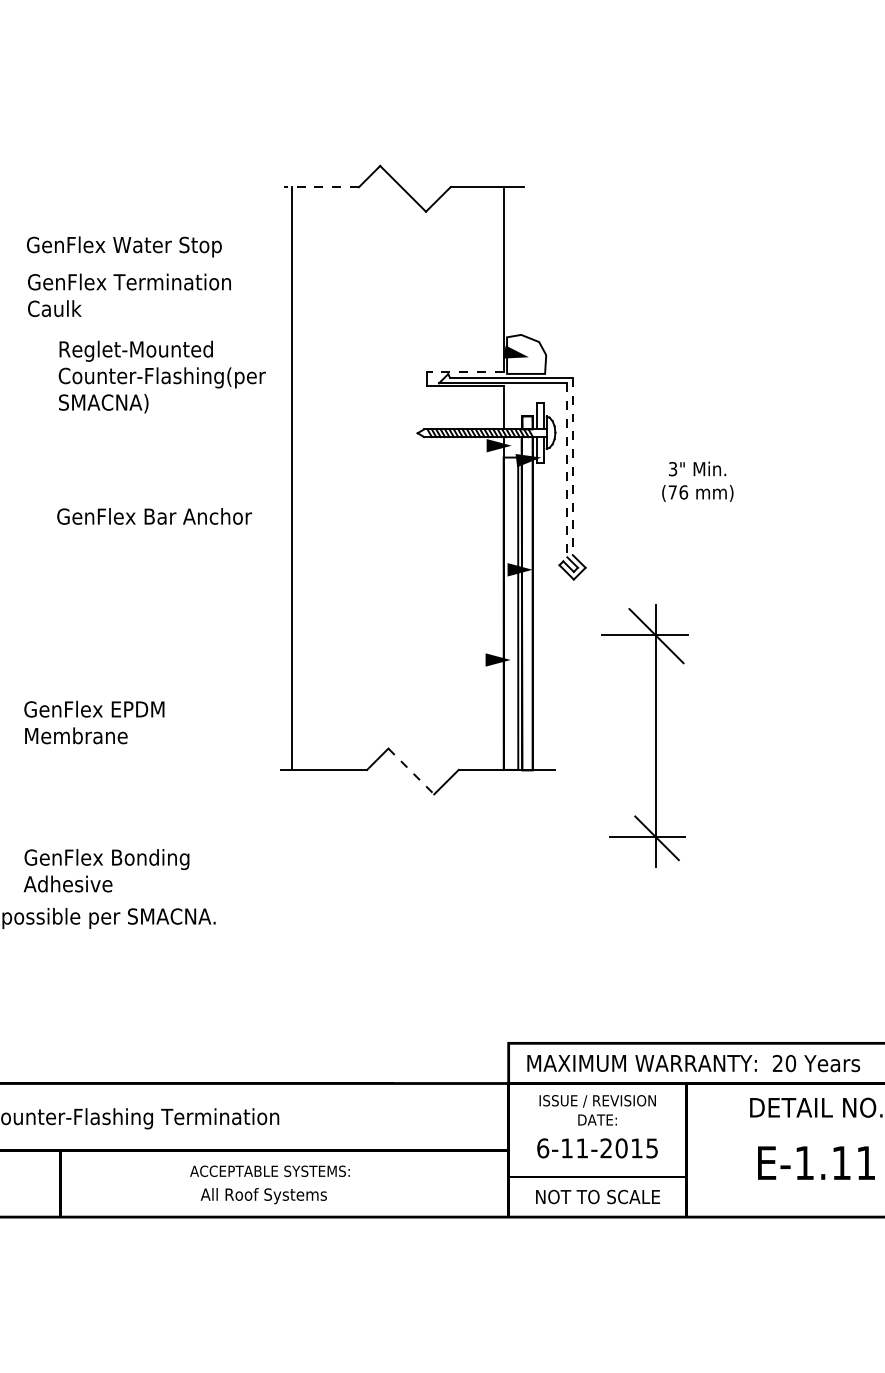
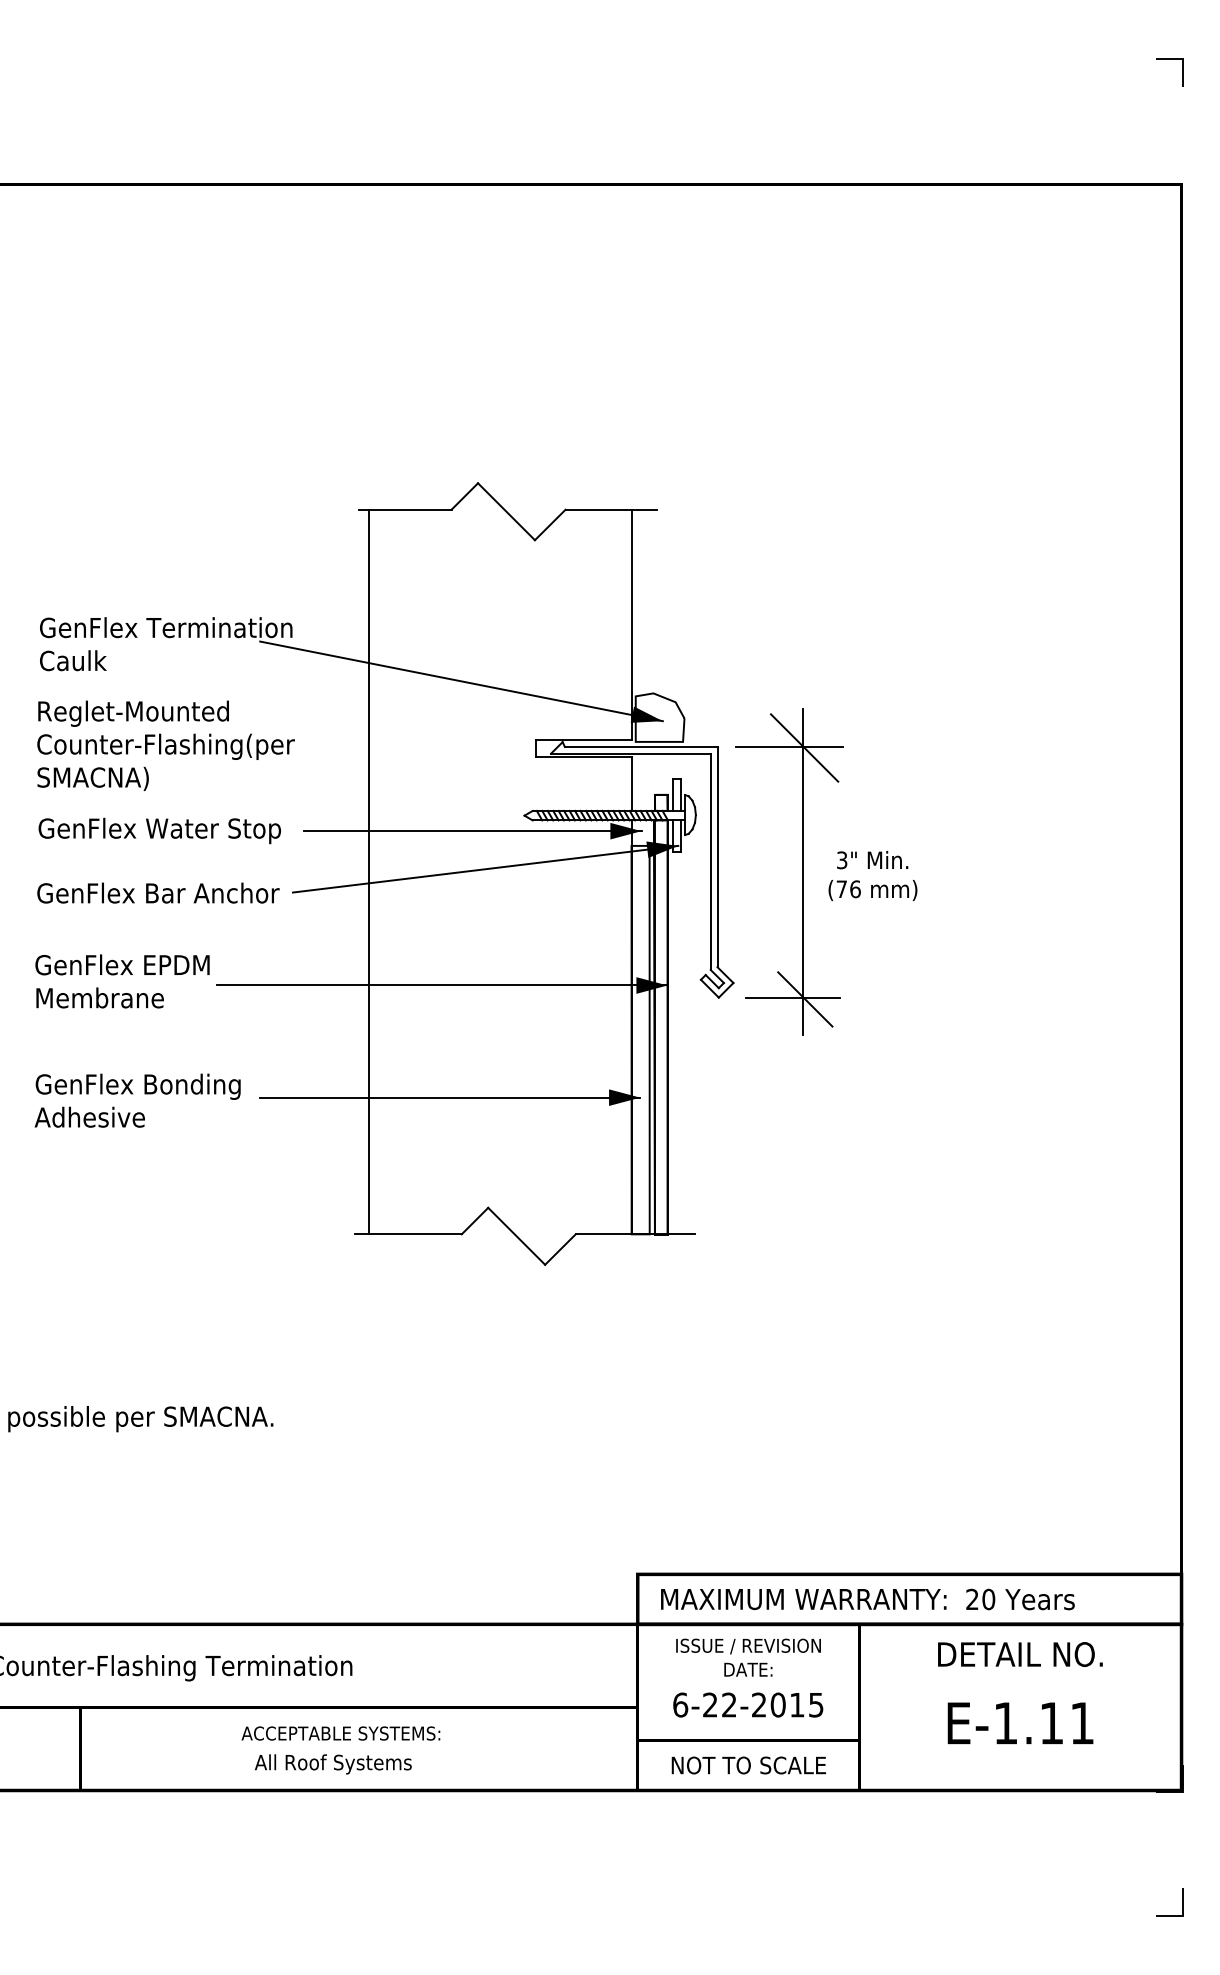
line: (321, 187) -> (404, 509), dashed -> solid
text: (124, 246) -> (159, 830), moved
line: (366, 325) -> (461, 681), added
line: (465, 371) -> (583, 739), dashed -> solid
text: (161, 376) -> (165, 745), moved
line: (375, 445) -> (472, 831), added
line: (572, 466) -> (717, 857), dashed -> solid
line: (567, 470) -> (710, 862), dashed -> solid
line: (386, 475) -> (485, 868), added
text: (154, 515) -> (158, 892), moved
line: (350, 569) -> (441, 985), added
line: (358, 659) -> (450, 1097), added
text: (94, 722) -> (122, 981), moved
part: (654, 735) -> (802, 871), moved
line: (411, 771) -> (517, 1236), dashed -> solid
text: (106, 870) -> (137, 1100), moved
text: (574, 1147) -> (719, 1704), 6-11-2015 -> 6-22-2015

